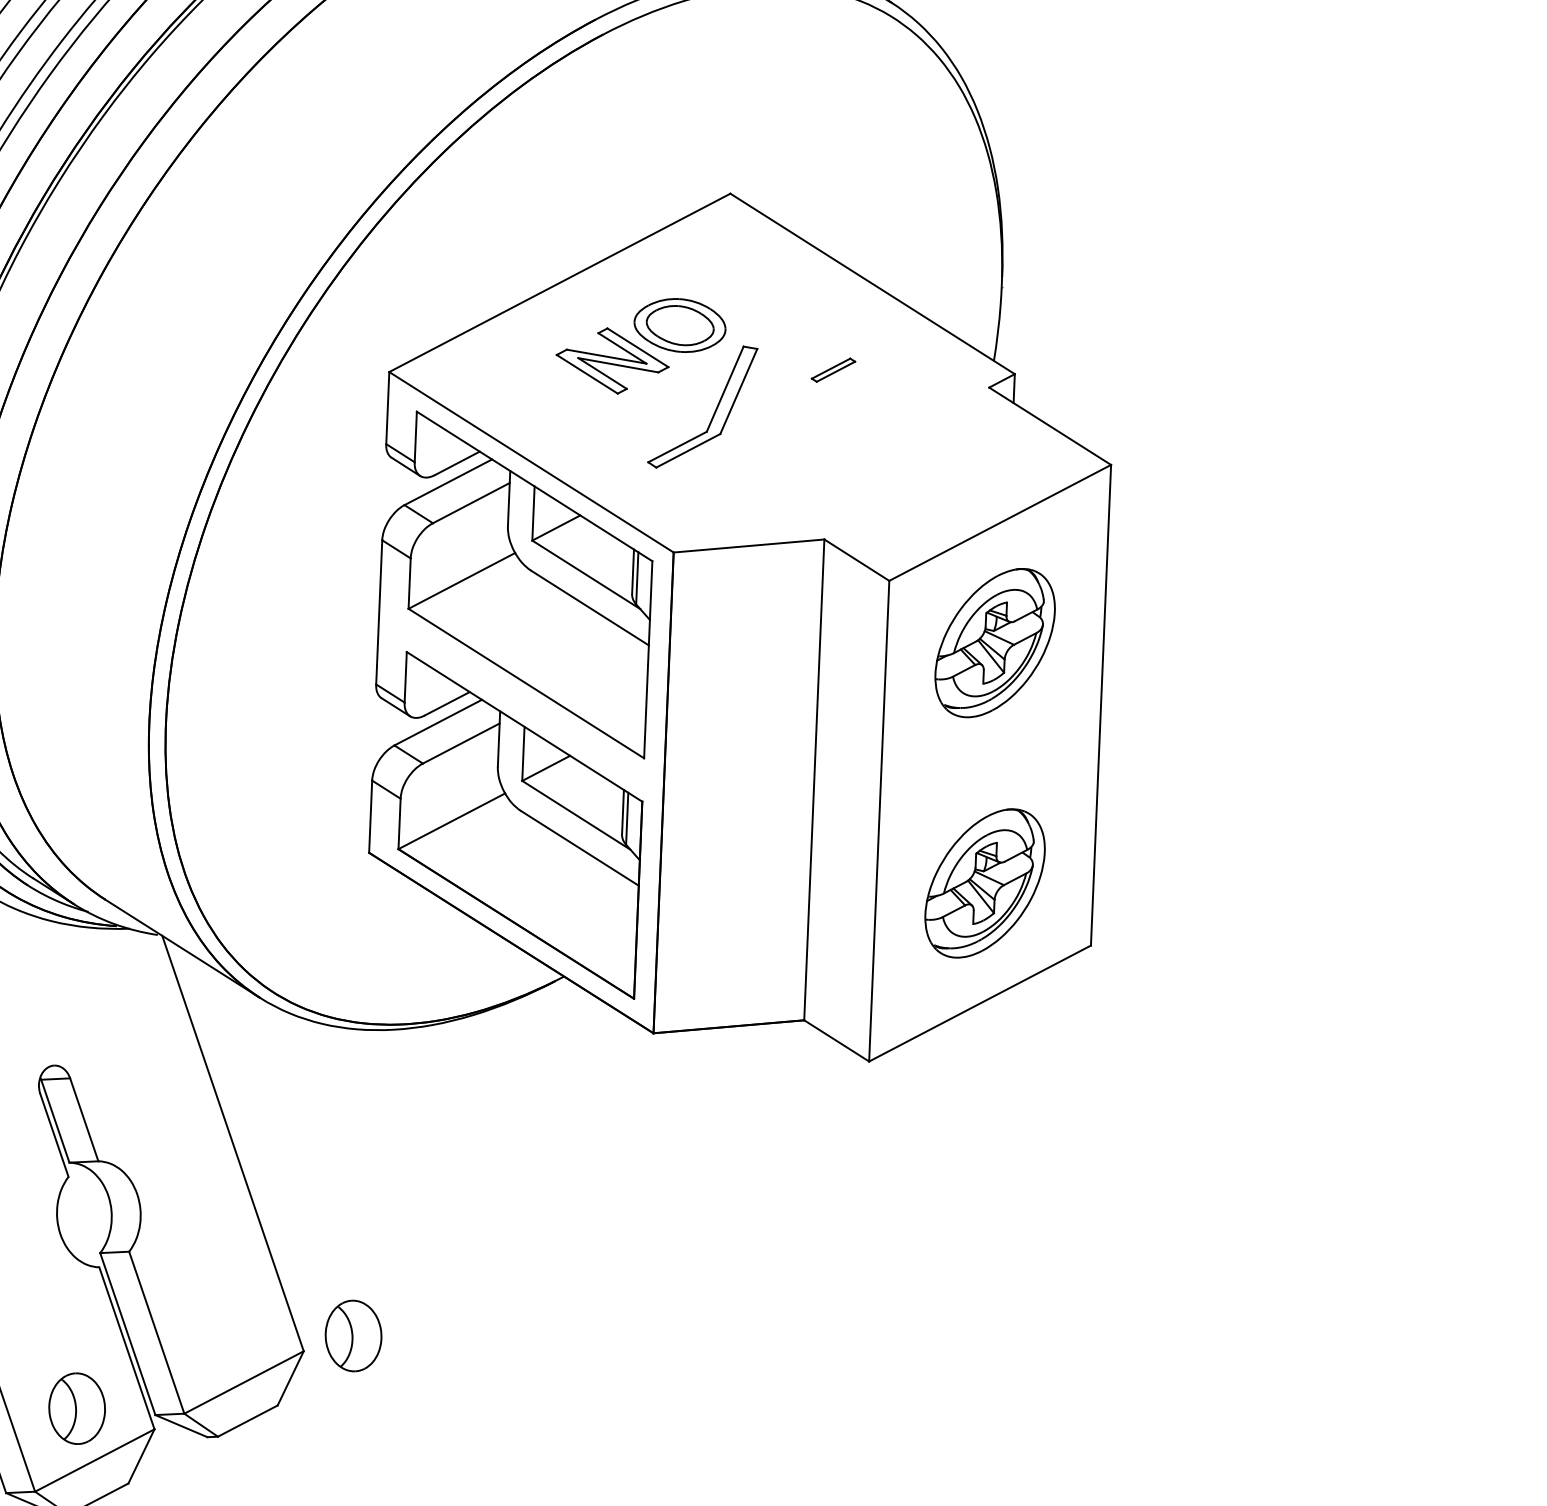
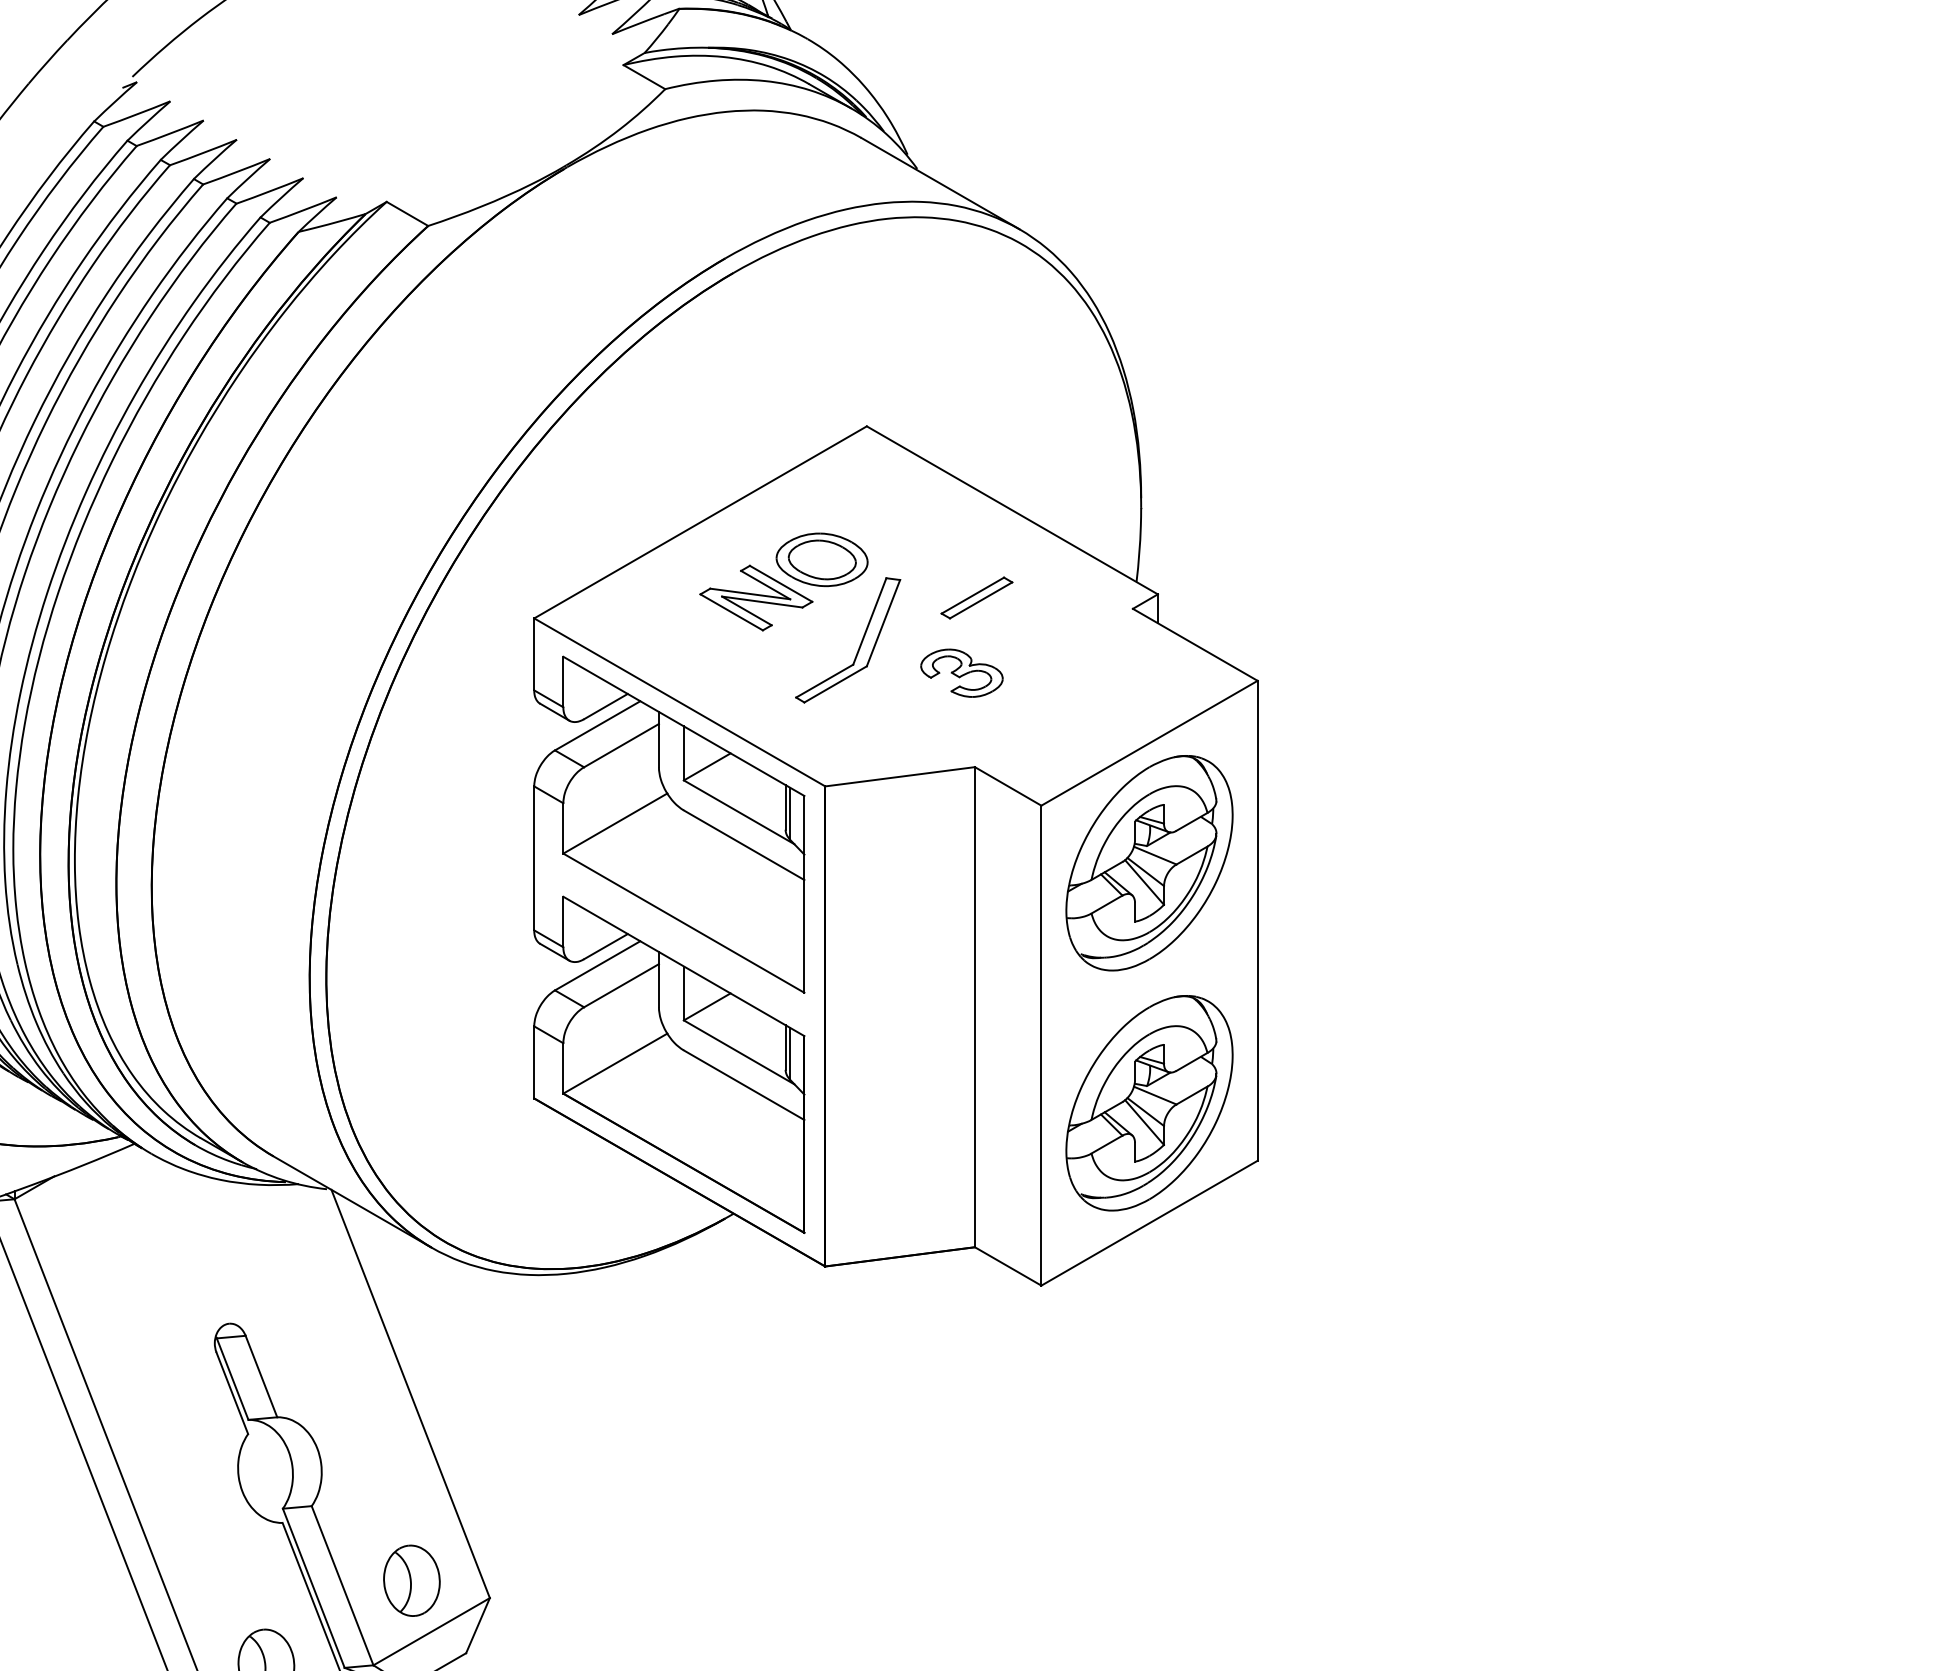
part: (833, 369) -> (976, 597), size x1.67
part: (814, 444) -> (961, 672), added
part: (995, 643) -> (1149, 863), size x1.43
part: (985, 883) -> (1149, 1103), size x1.43
part: (353, 1335) -> (411, 1580), moved

